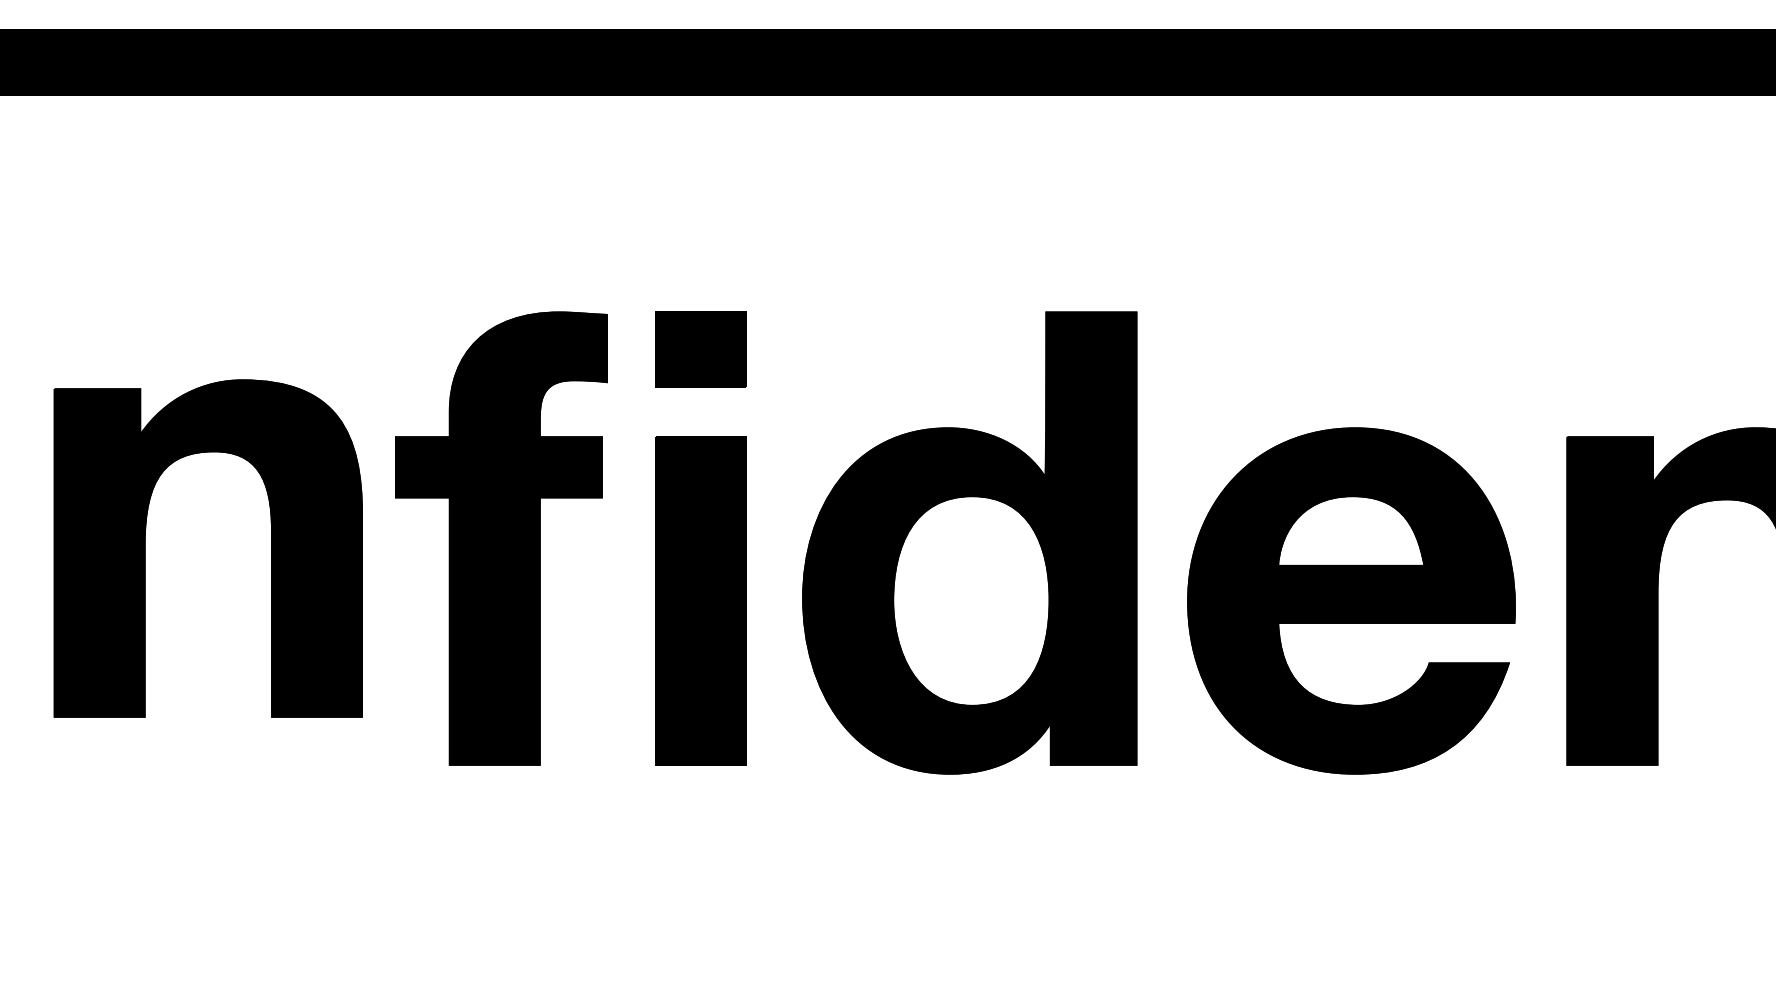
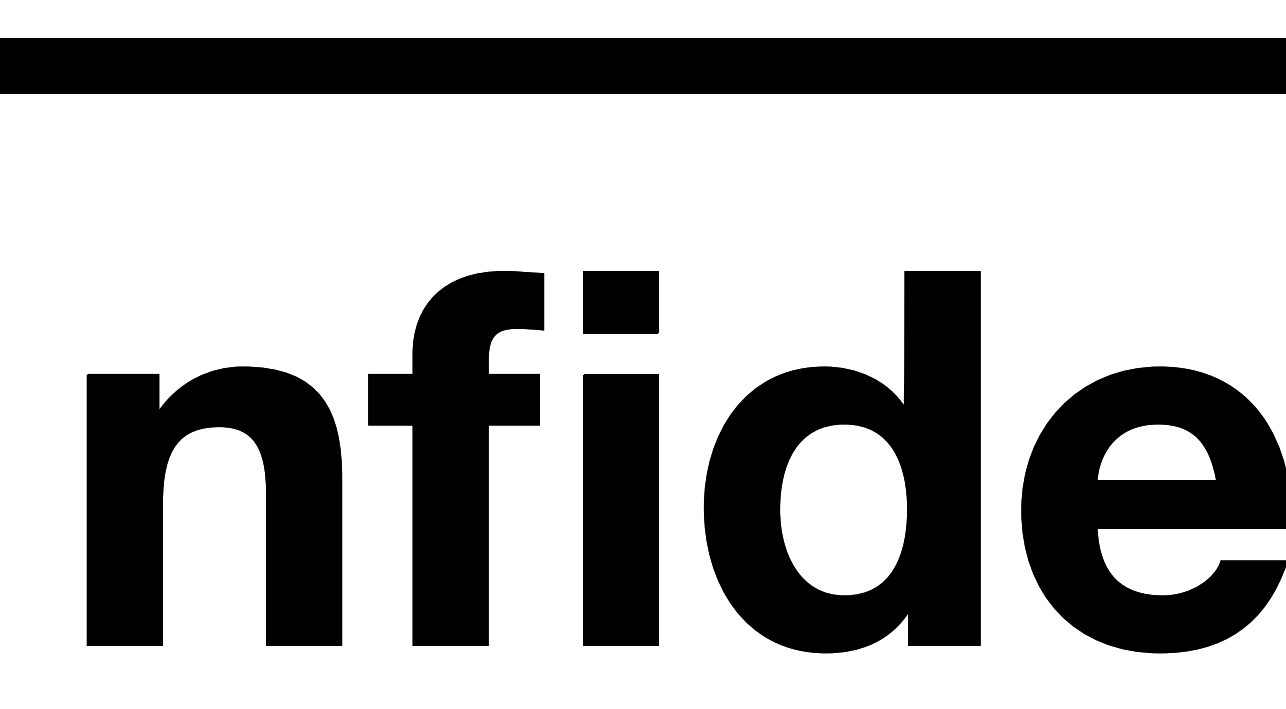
part: (145, 548) -> (162, 506), moved

